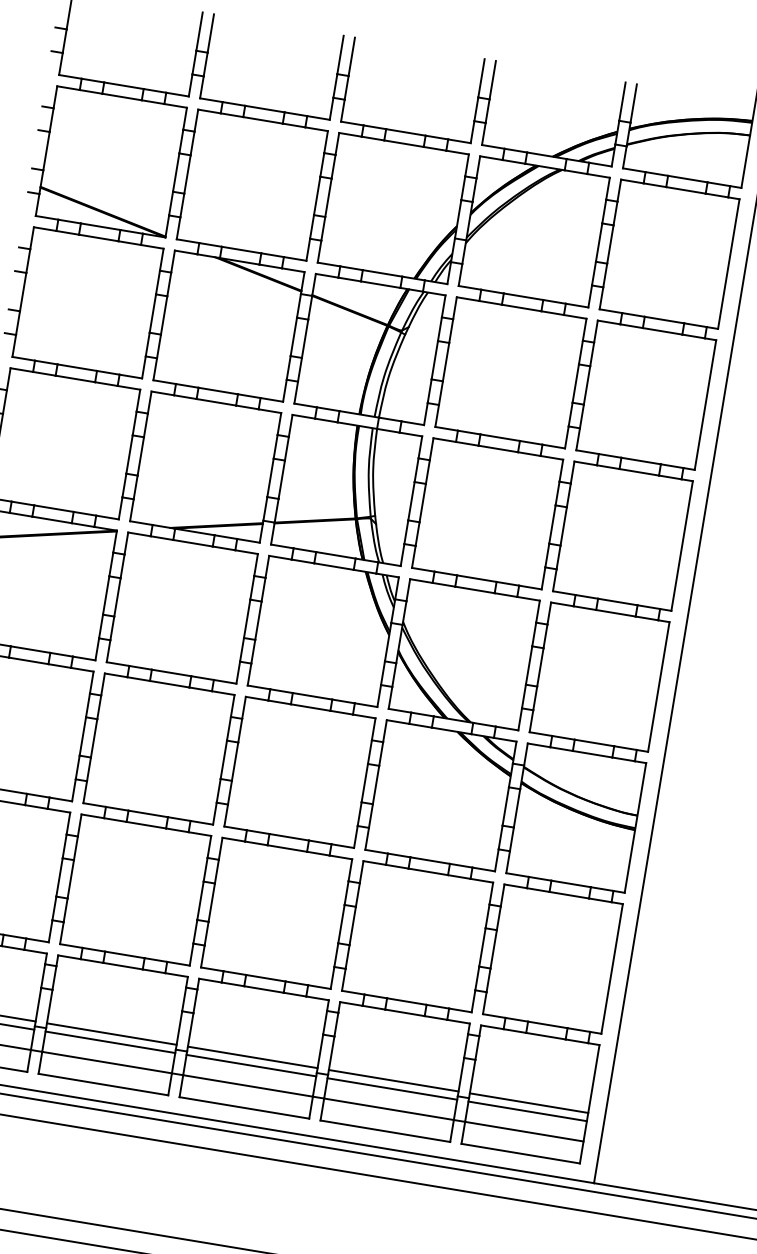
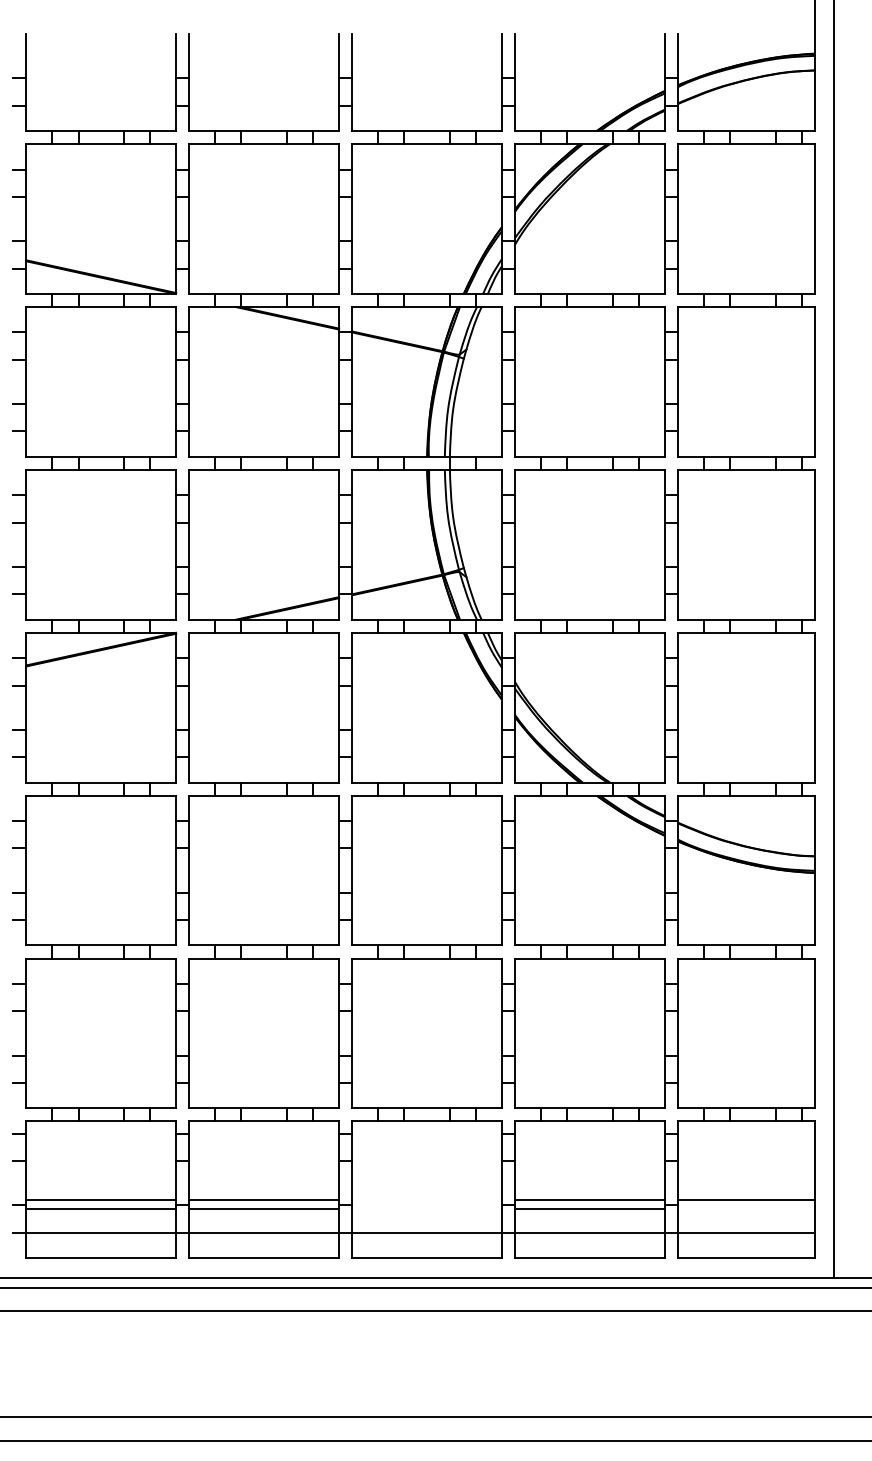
line: (252, 1057) -> (426, 1199), removed
line: (250, 1065) -> (426, 1209), removed
line: (527, 1111) -> (745, 1209), removed

